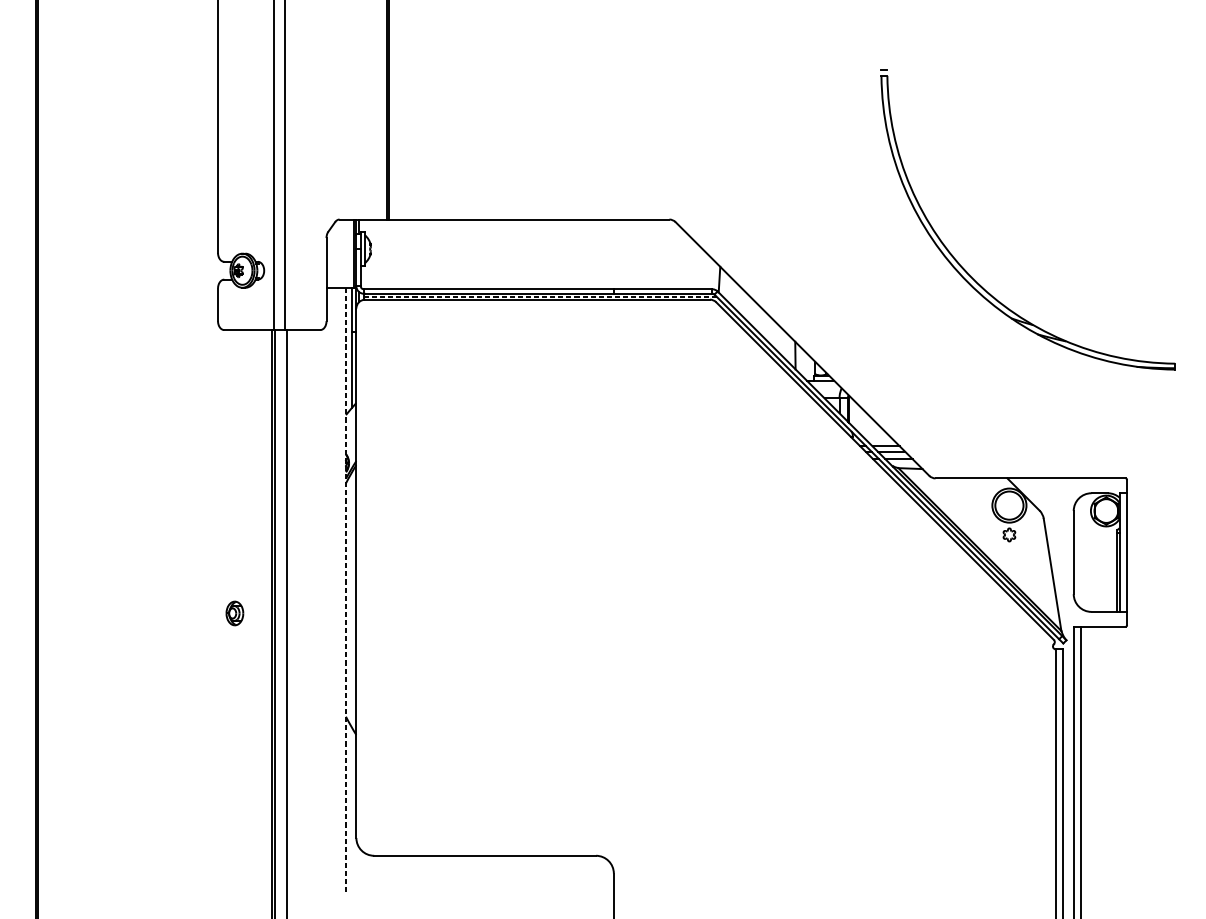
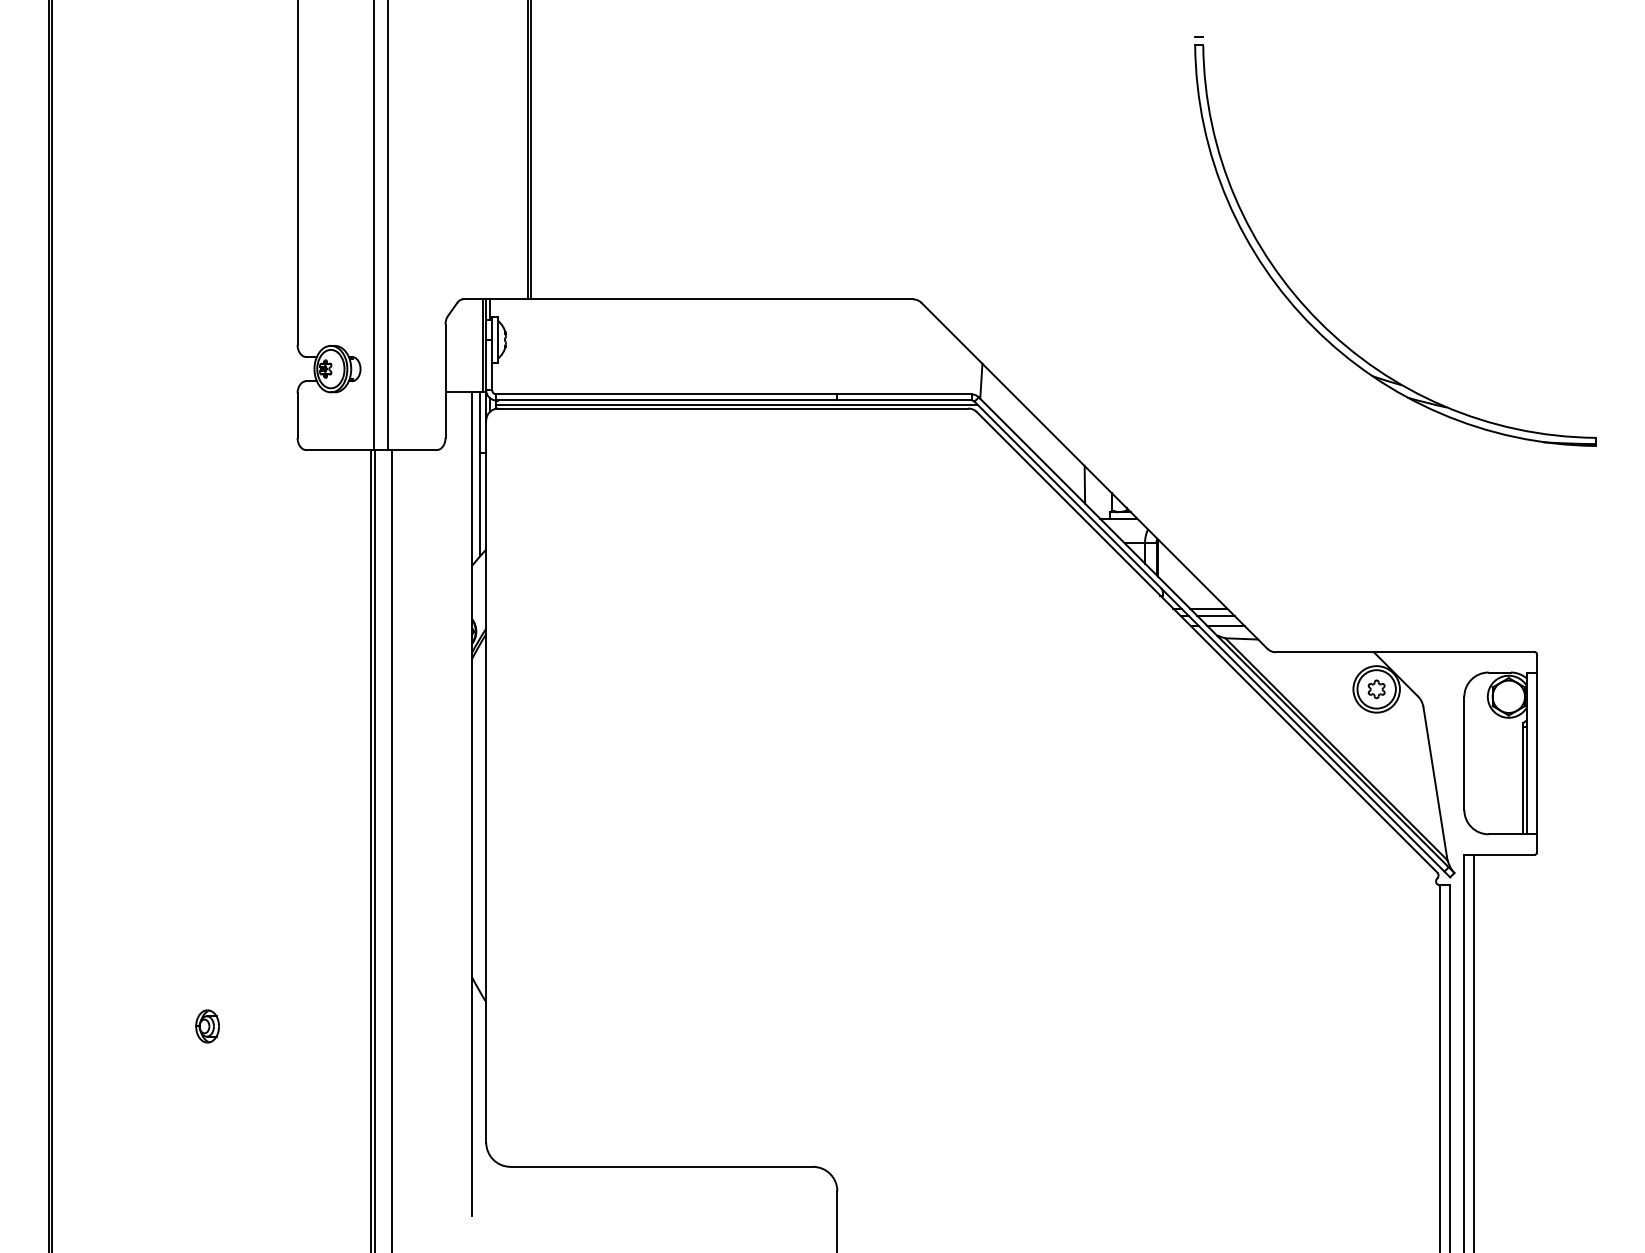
part: (971, 276) -> (1317, 318), moved
line: (539, 296) -> (736, 404), dashed -> solid
part: (1009, 535) -> (1376, 689), moved
line: (346, 589) -> (472, 803), dashed -> solid
part: (234, 613) -> (207, 1026), moved

